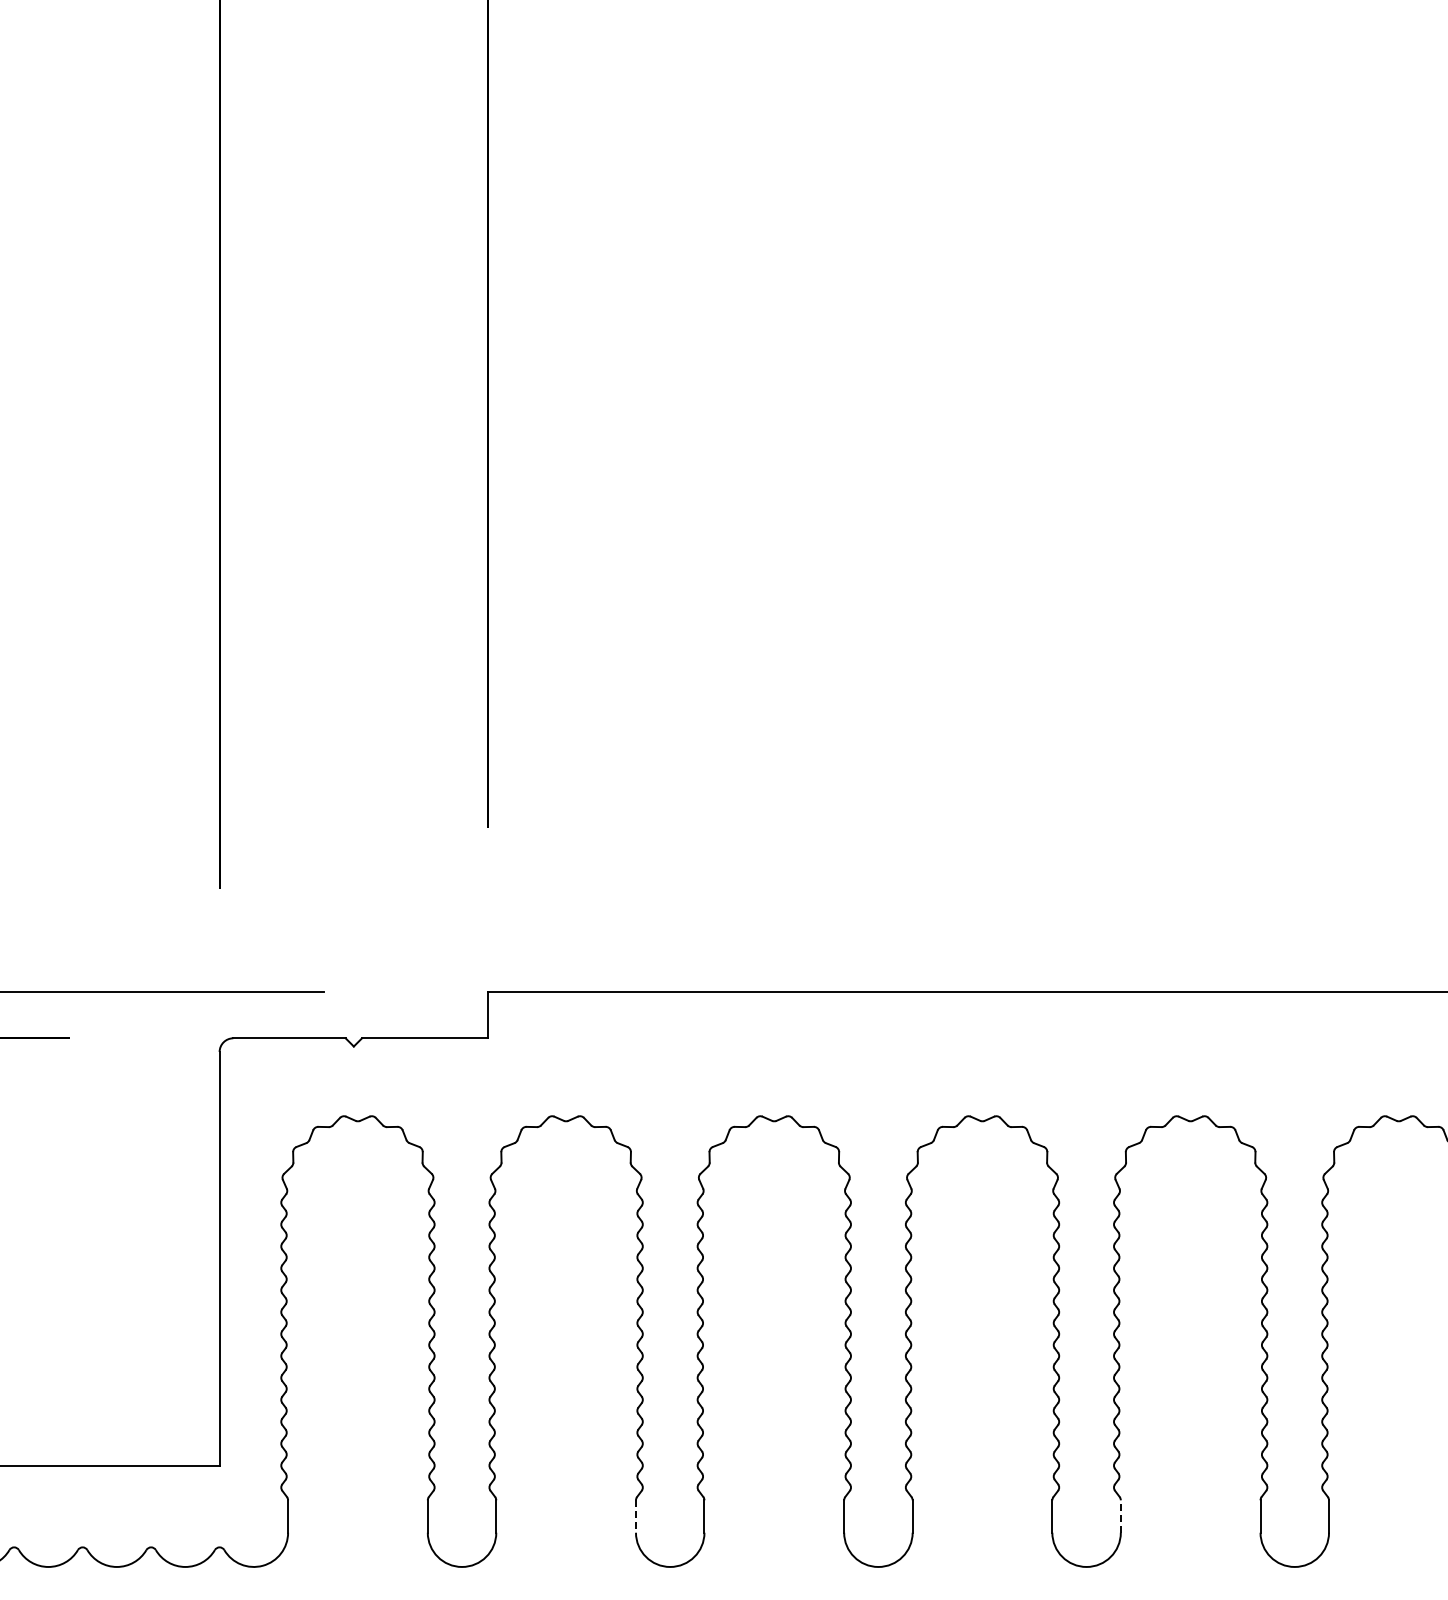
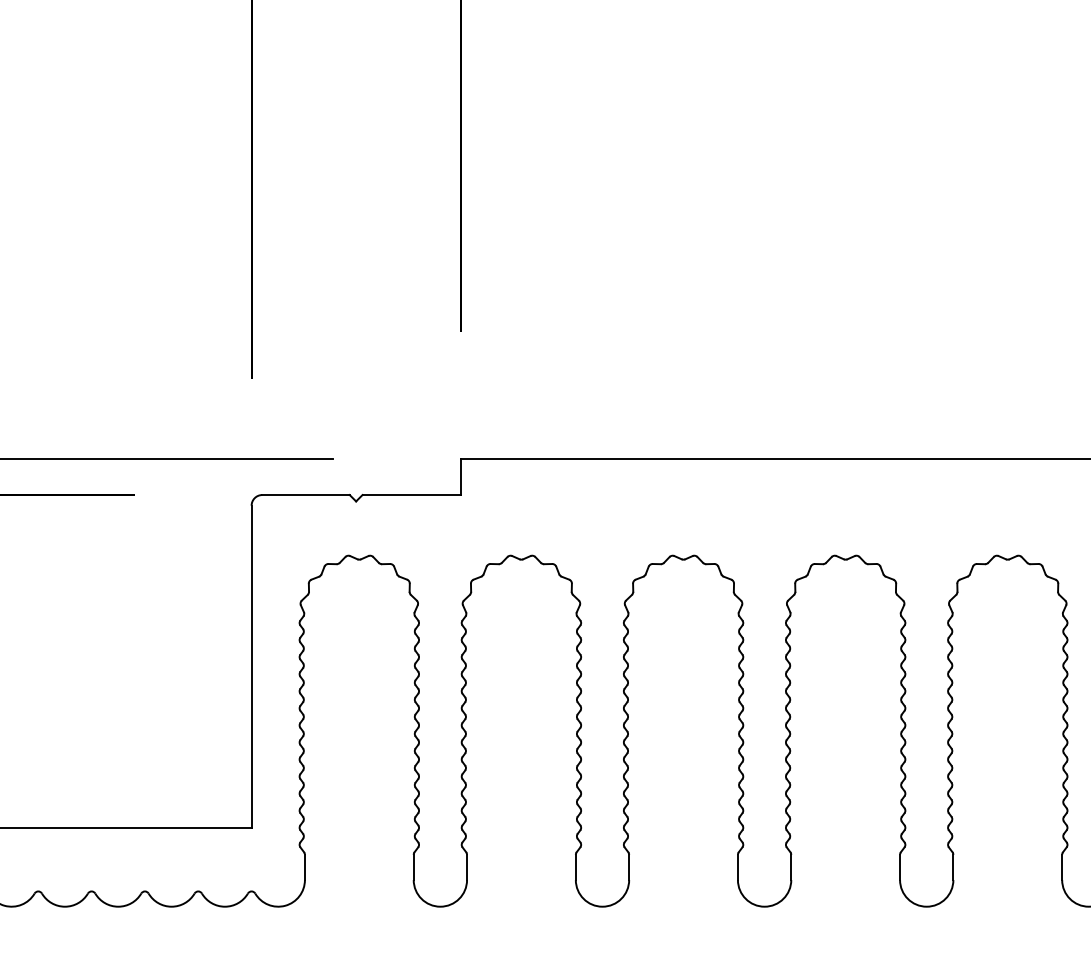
line: (1120, 1516) -> (953, 867), dashed -> solid
line: (635, 1517) -> (575, 868), dashed -> solid

